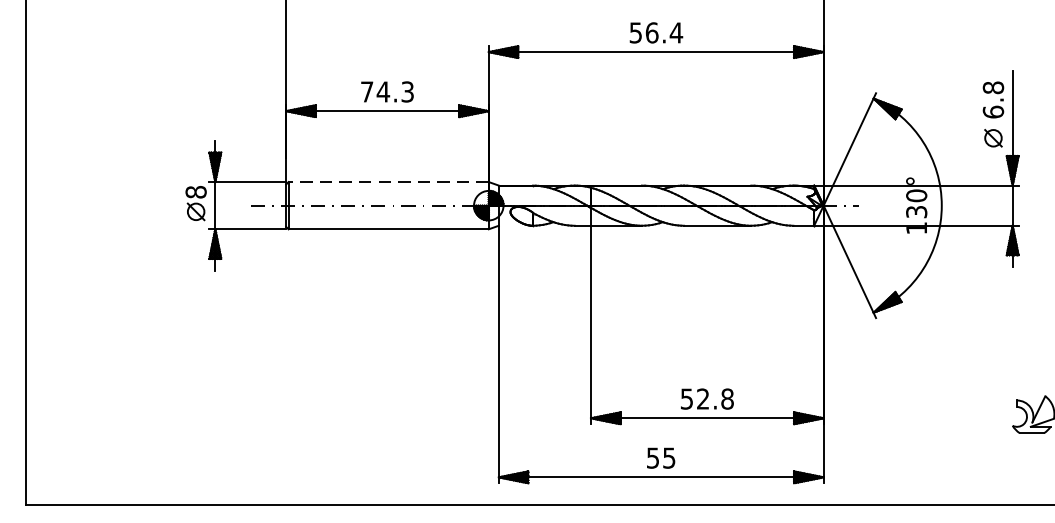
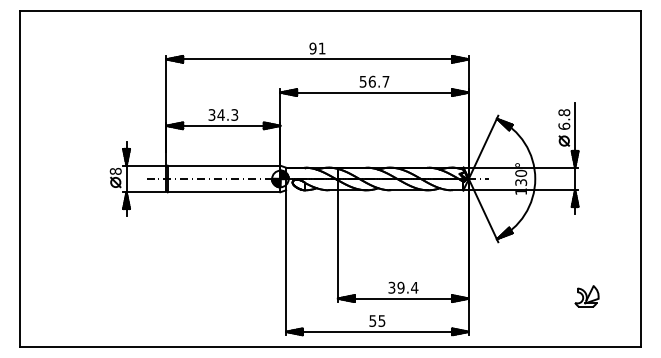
text: (675, 32) -> (385, 81), 56.4 -> 56.7
text: (366, 91) -> (211, 114), 74.3 -> 34.3
line: (387, 181) -> (223, 165), dashed -> solid
text: (707, 398) -> (403, 287), 52.8 -> 39.4

